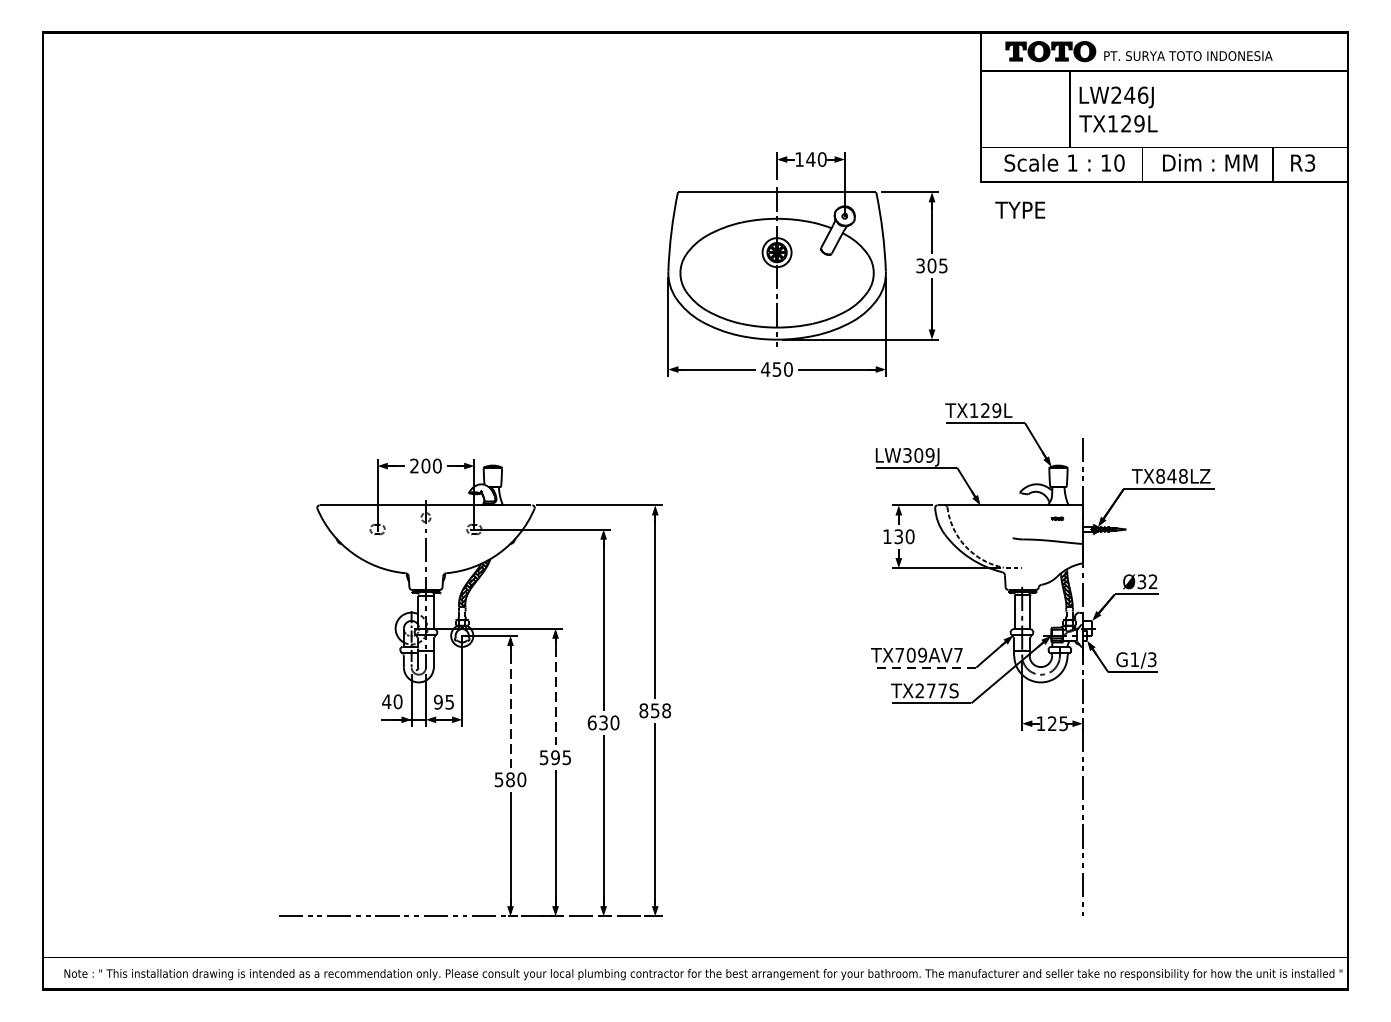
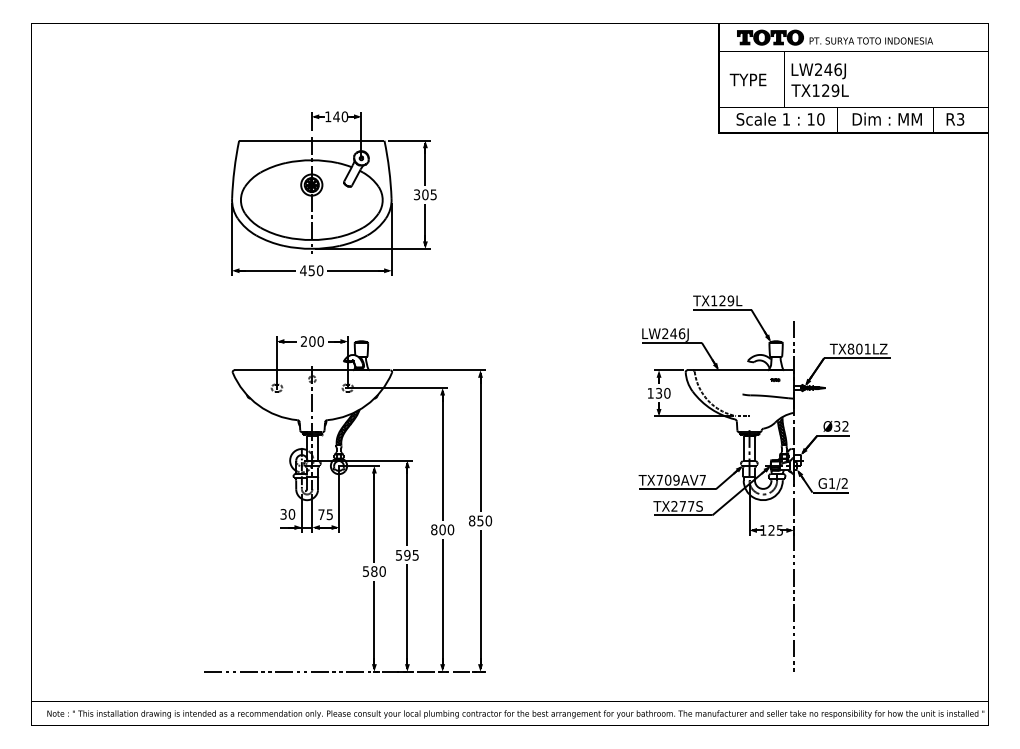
text: (1019, 209) -> (747, 79), moved
part: (806, 264) -> (333, 193), moved
text: (918, 455) -> (673, 333), LW309J -> LW246J
text: (1176, 475) -> (862, 348), TX848LZ -> TX801LZ
text: (1151, 659) -> (844, 483), G1/3 -> G1/2
line: (922, 667) -> (676, 489), dashed -> solid
line: (555, 688) -> (407, 504), dashed -> solid
text: (386, 701) -> (283, 514), 40 -> 30
text: (438, 701) -> (321, 514), 95 -> 75
line: (510, 704) -> (374, 516), dashed -> solid
text: (666, 710) -> (488, 520), 858 -> 850
text: (597, 722) -> (438, 529), 630 -> 800

